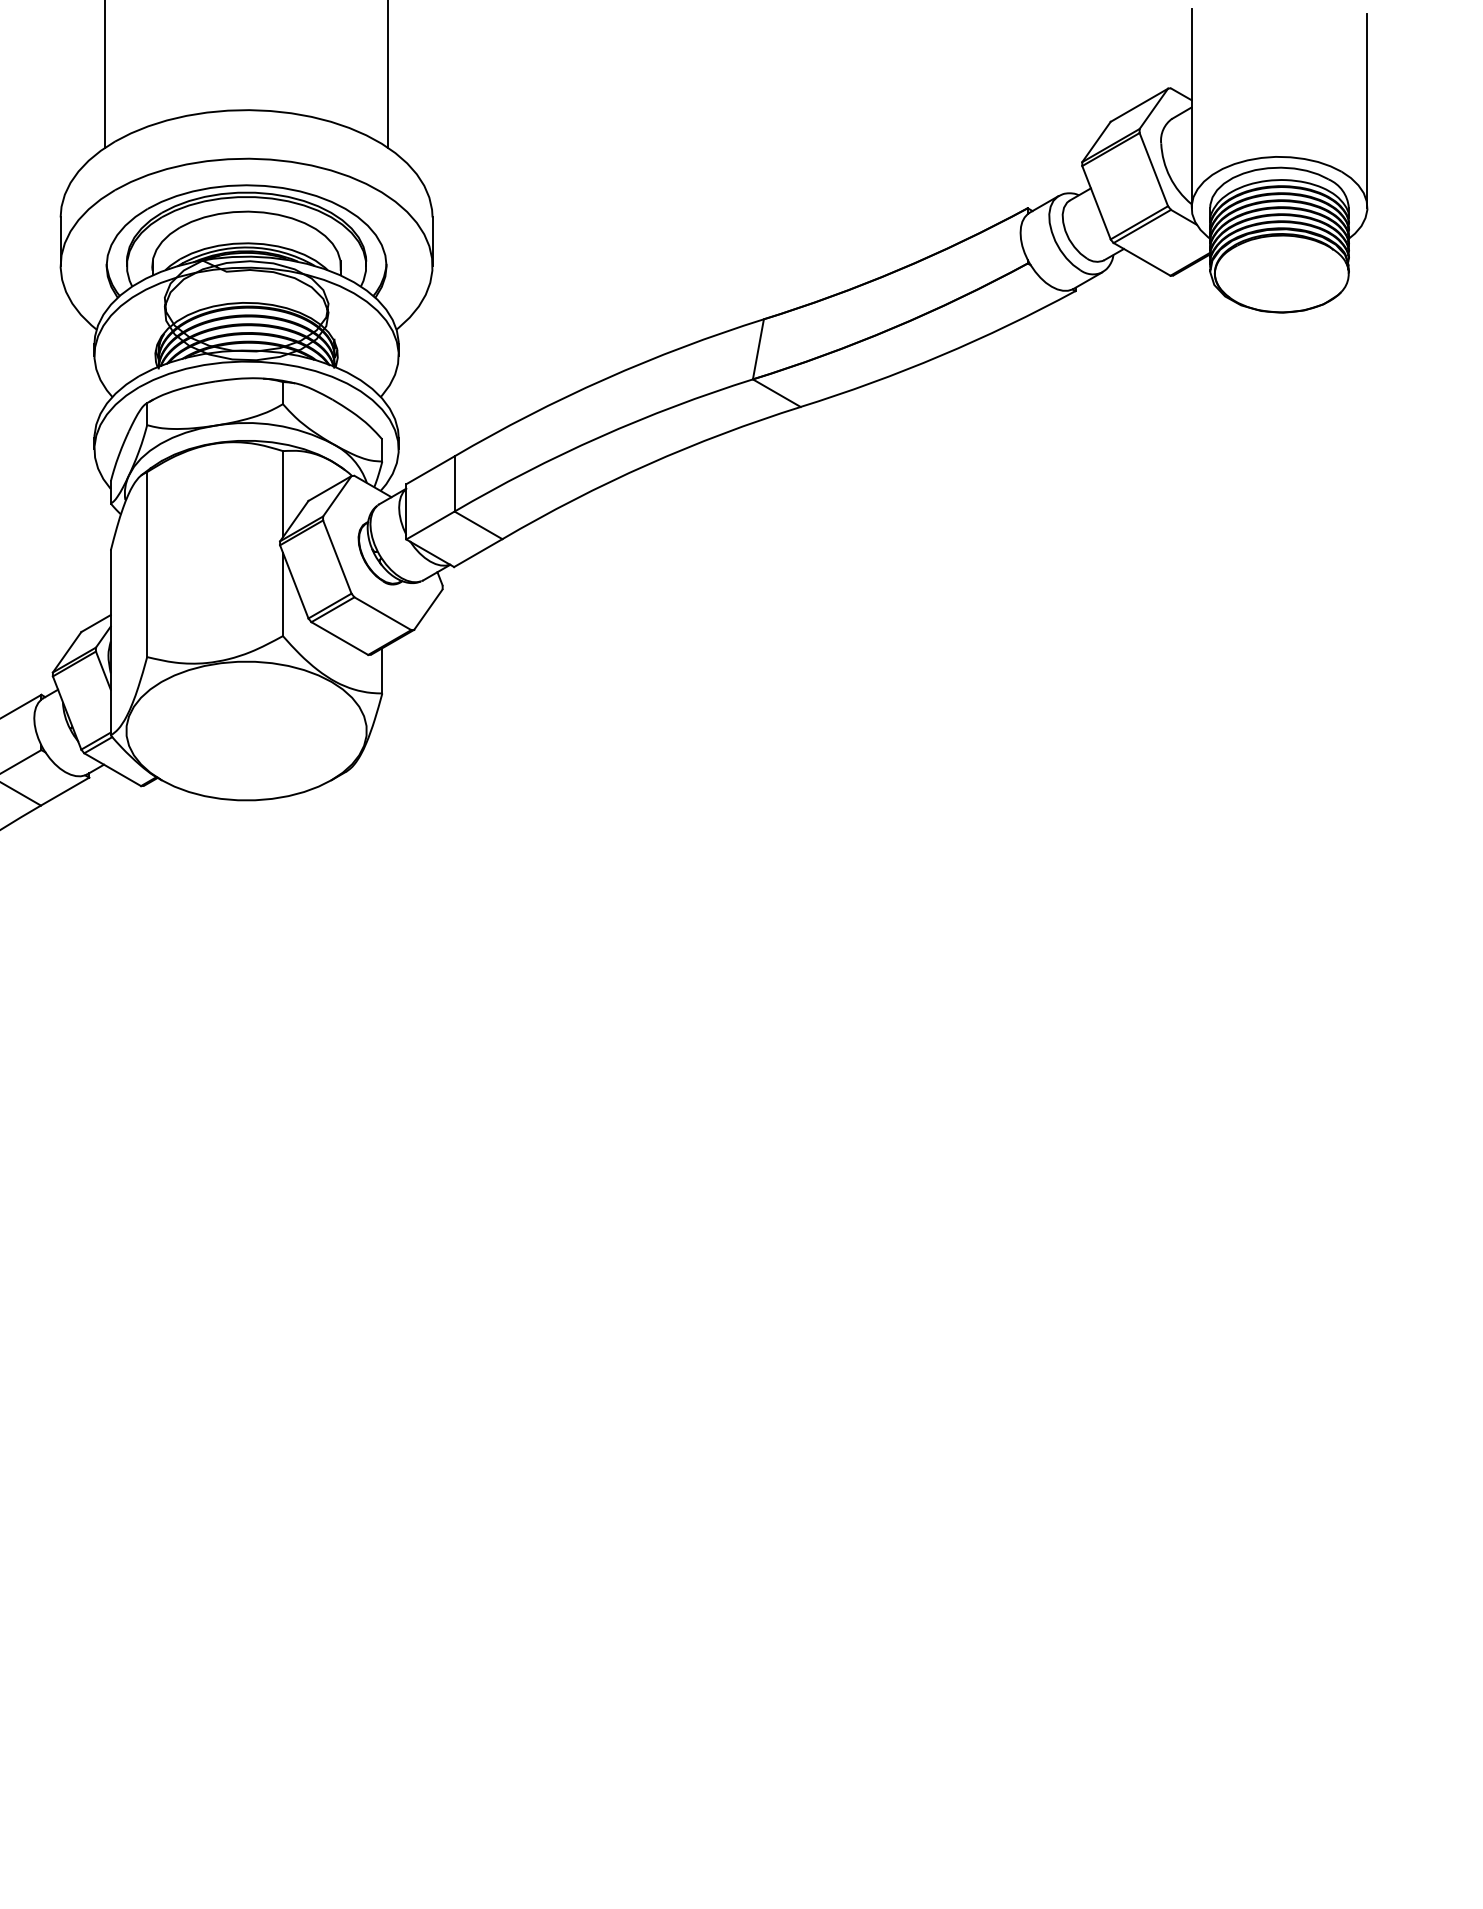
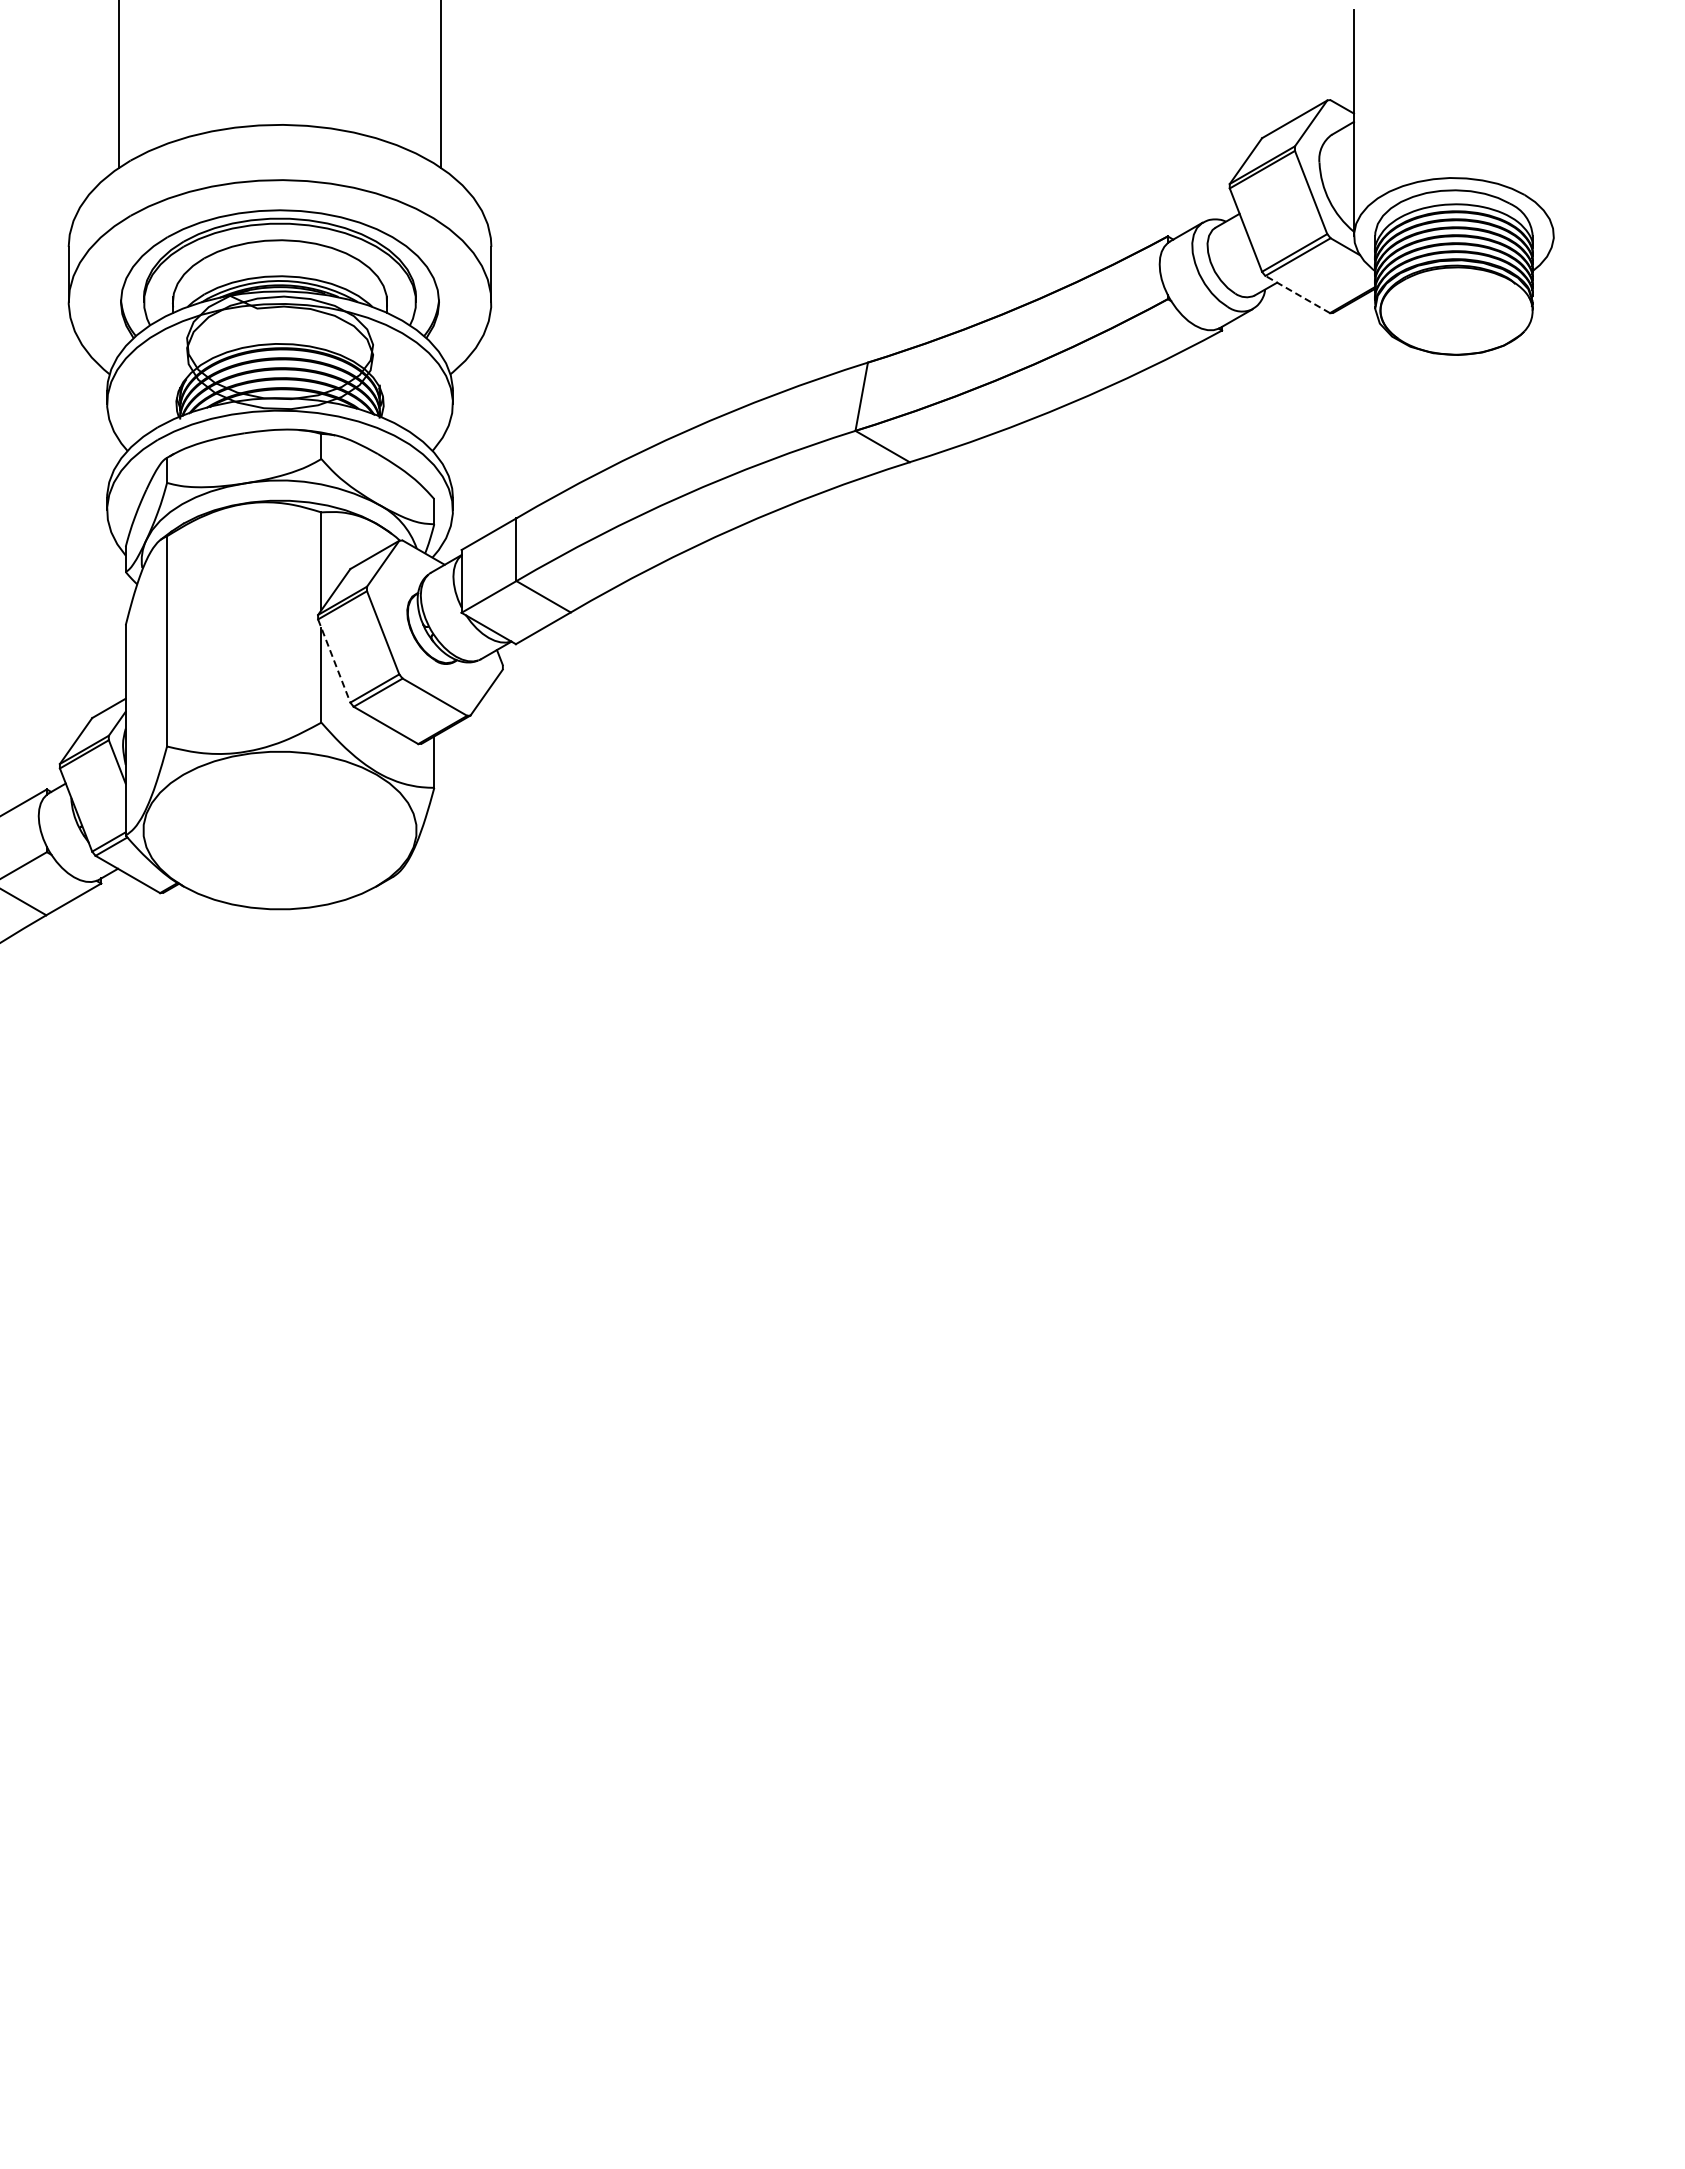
line: (1367, 110) -> (1553, 125), removed
line: (1141, 259) -> (1297, 294), solid -> dashed
line: (294, 582) -> (334, 661), solid -> dashed

